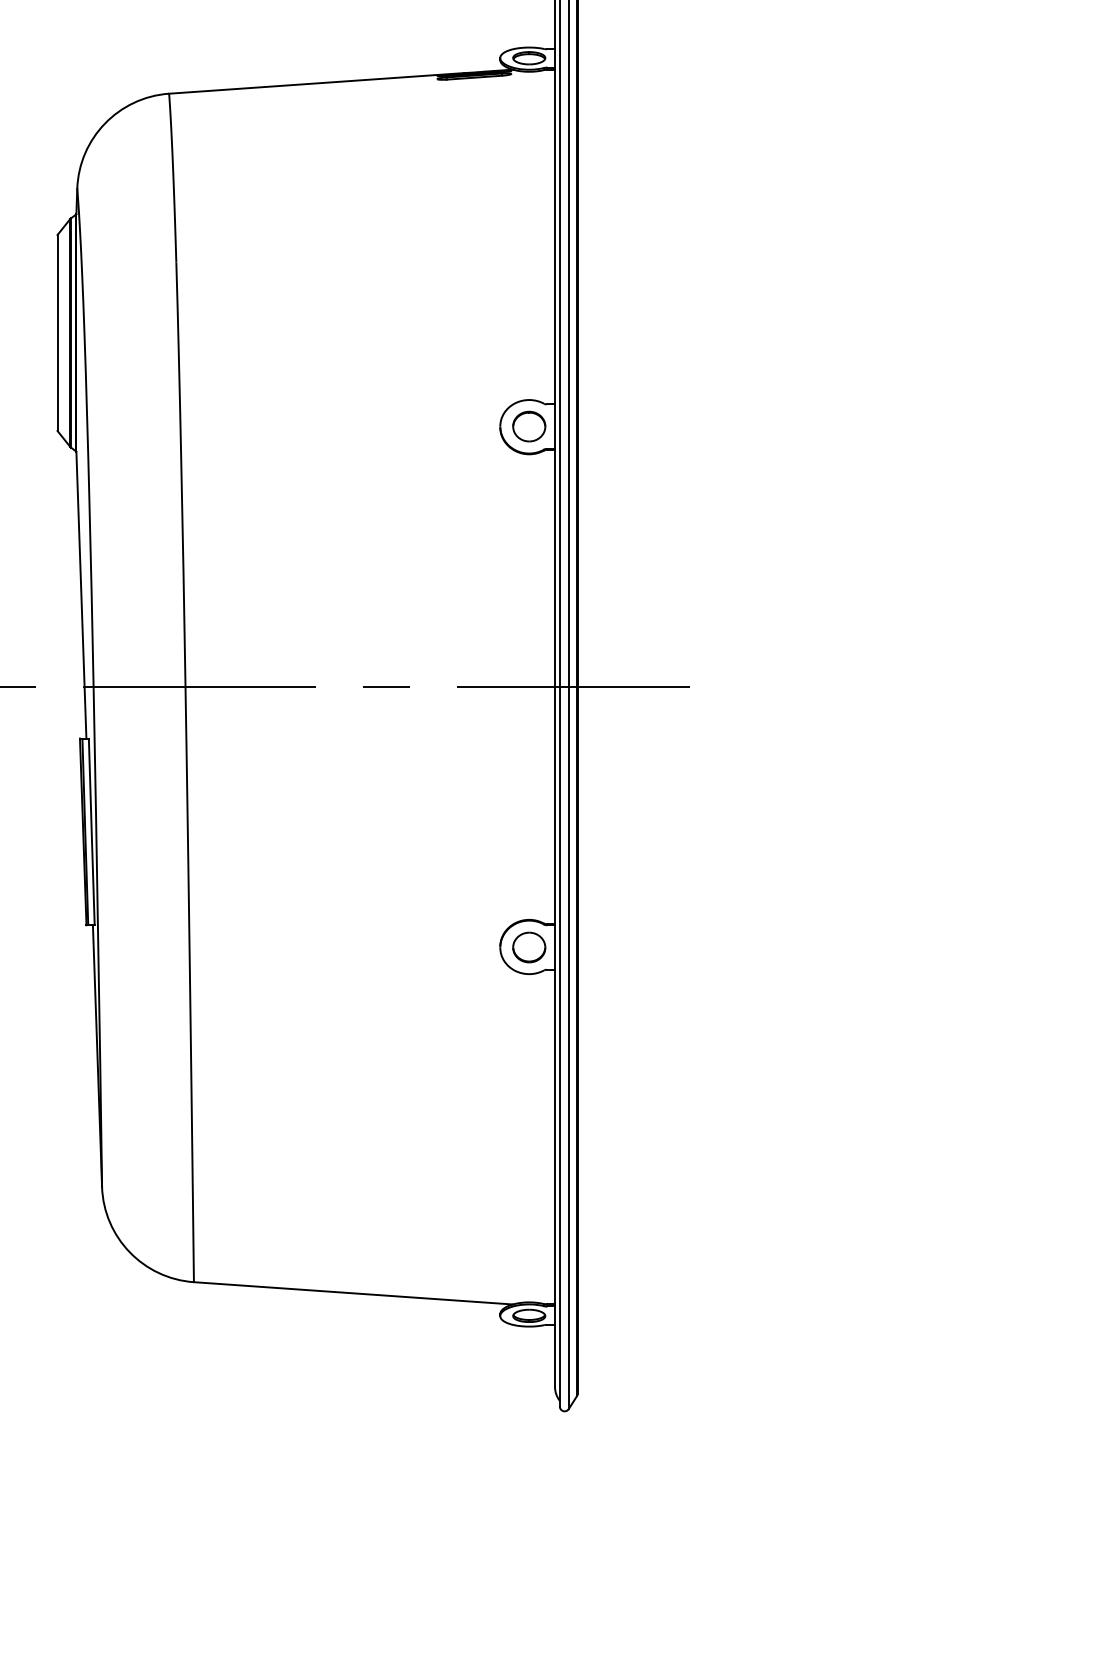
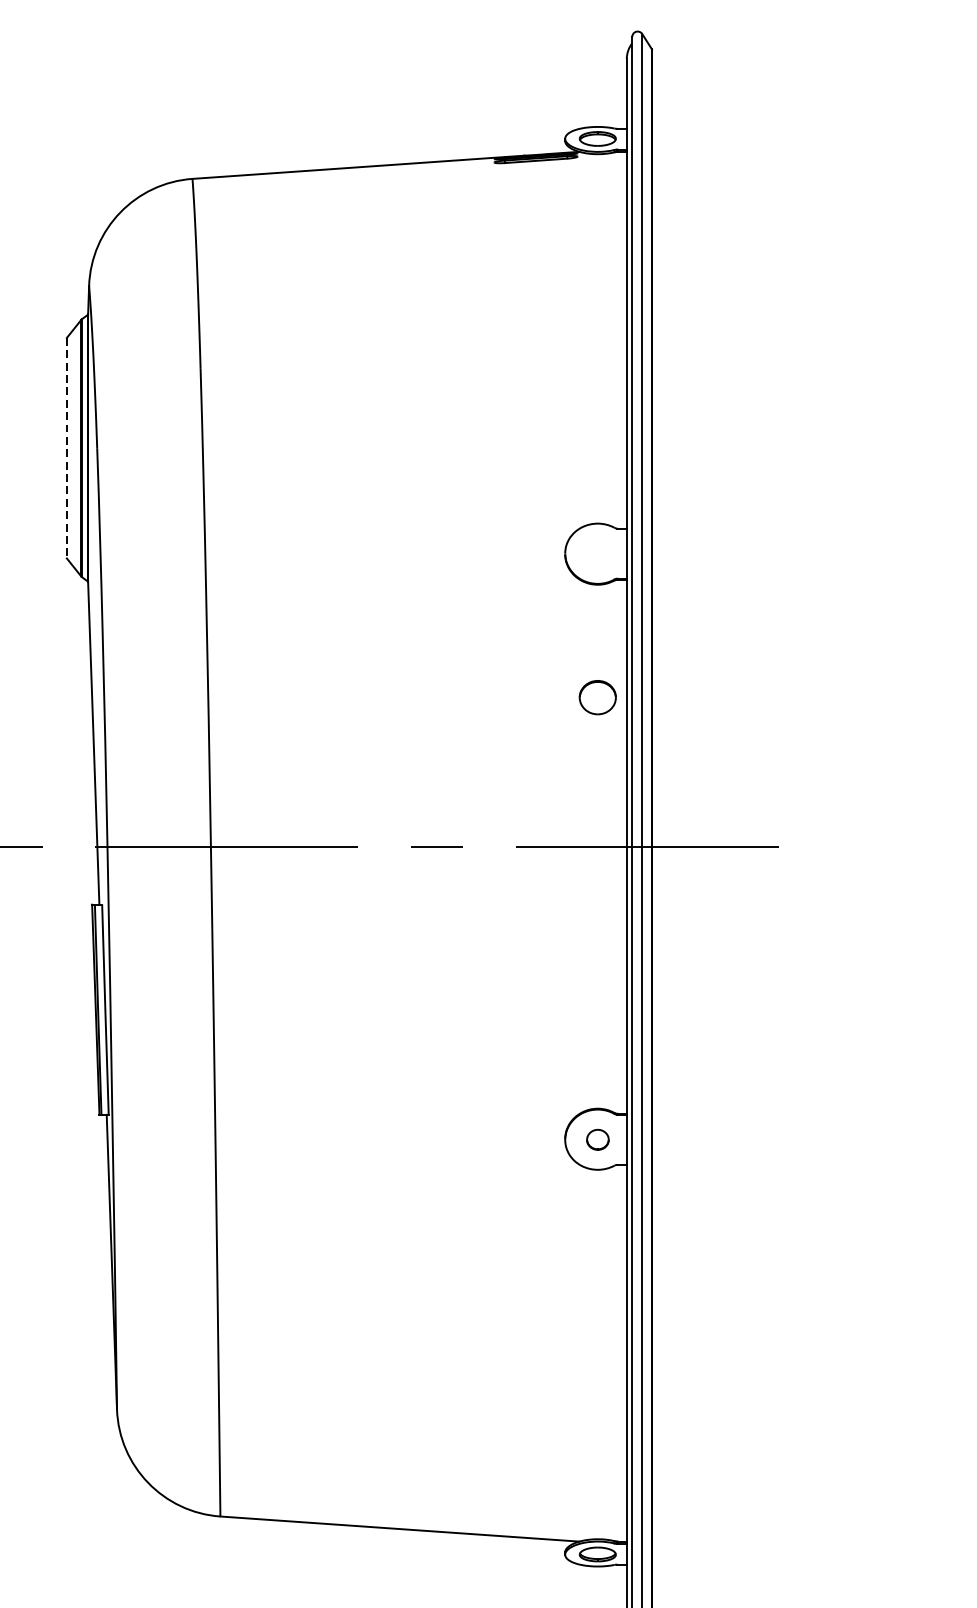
line: (57, 333) -> (66, 448), solid -> dashed
part: (529, 426) -> (598, 697), moved
part: (529, 947) -> (598, 1139), size x0.6

